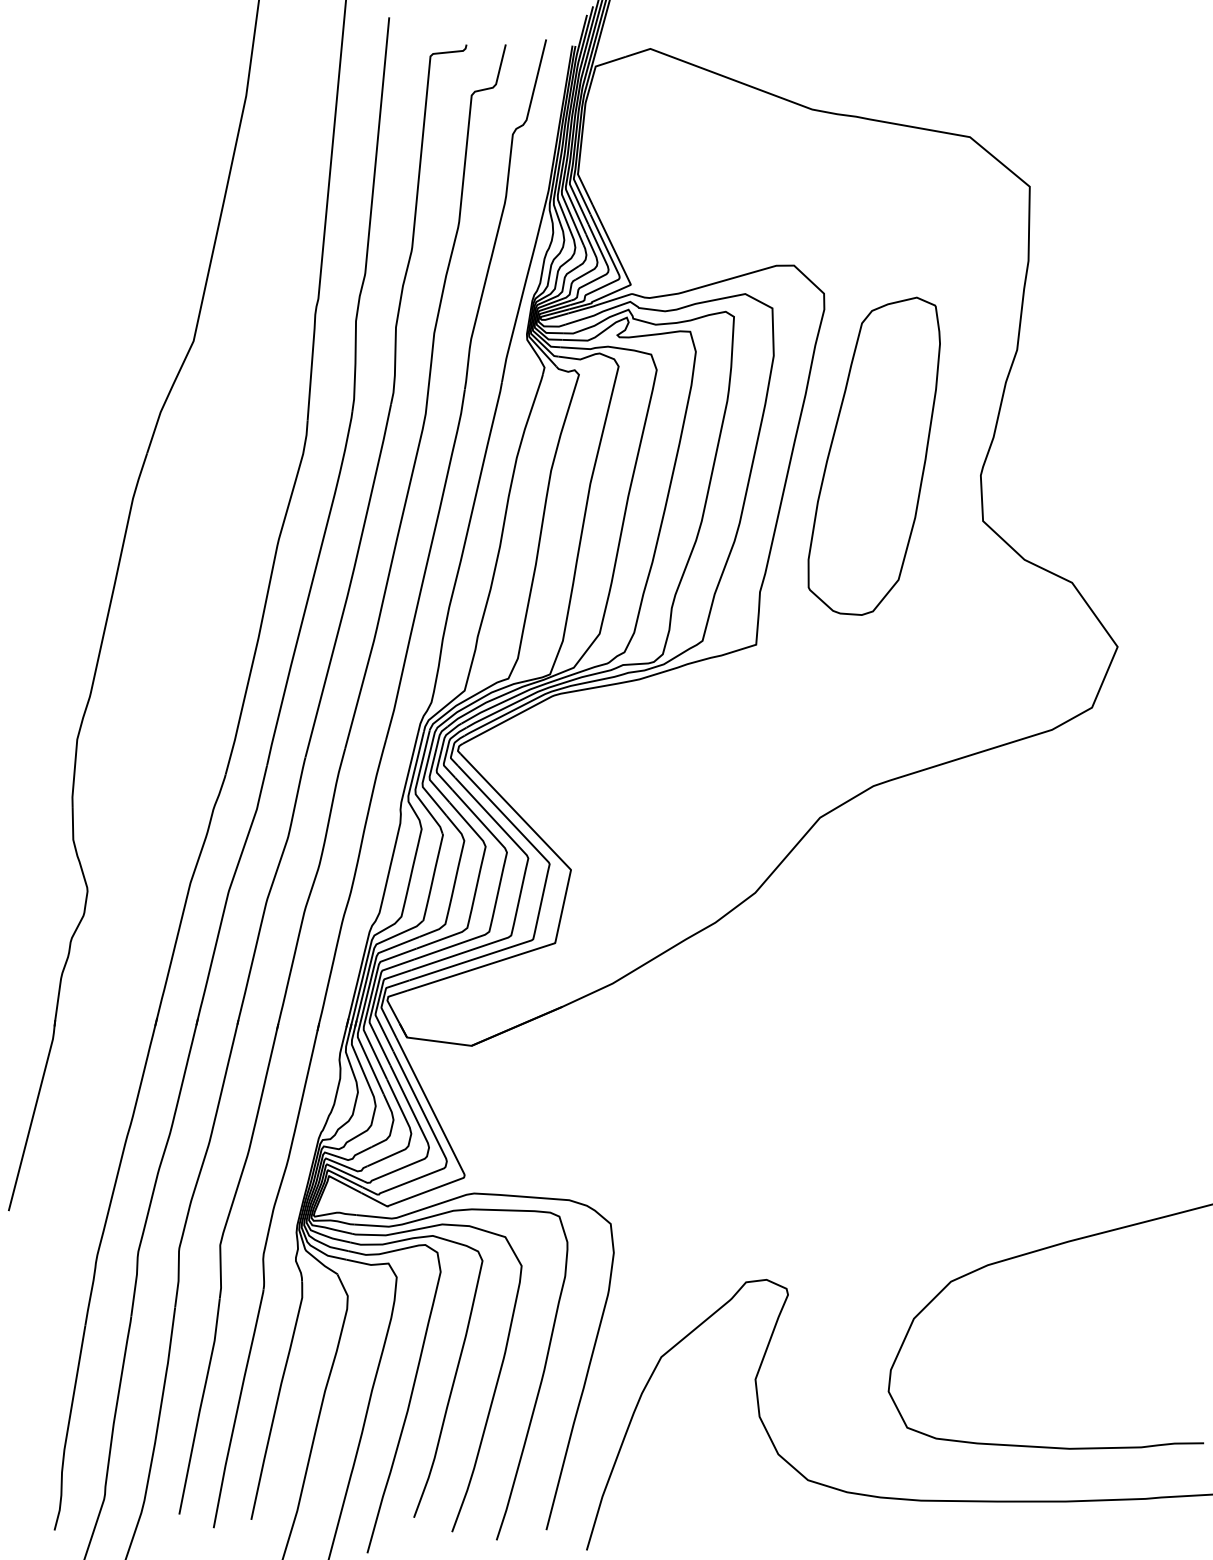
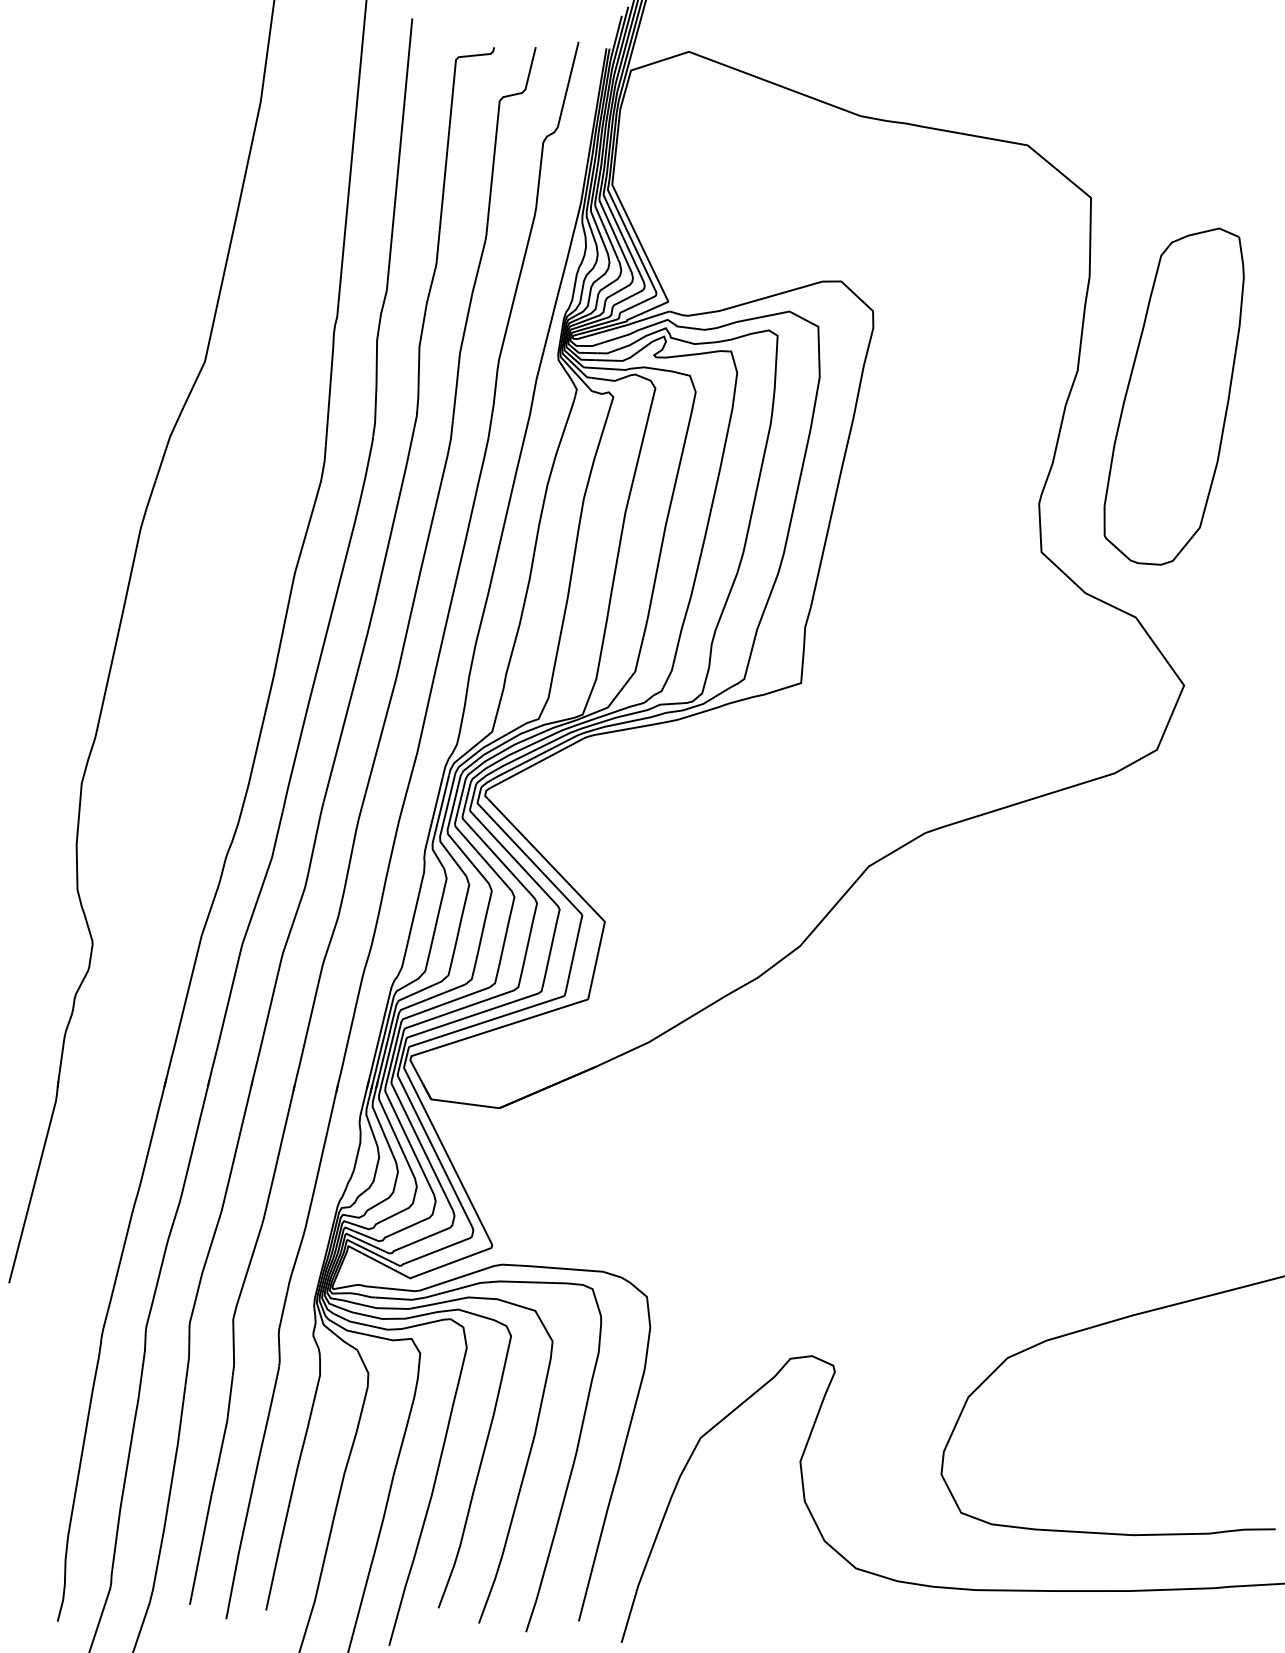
part: (873, 455) -> (1173, 395), moved

